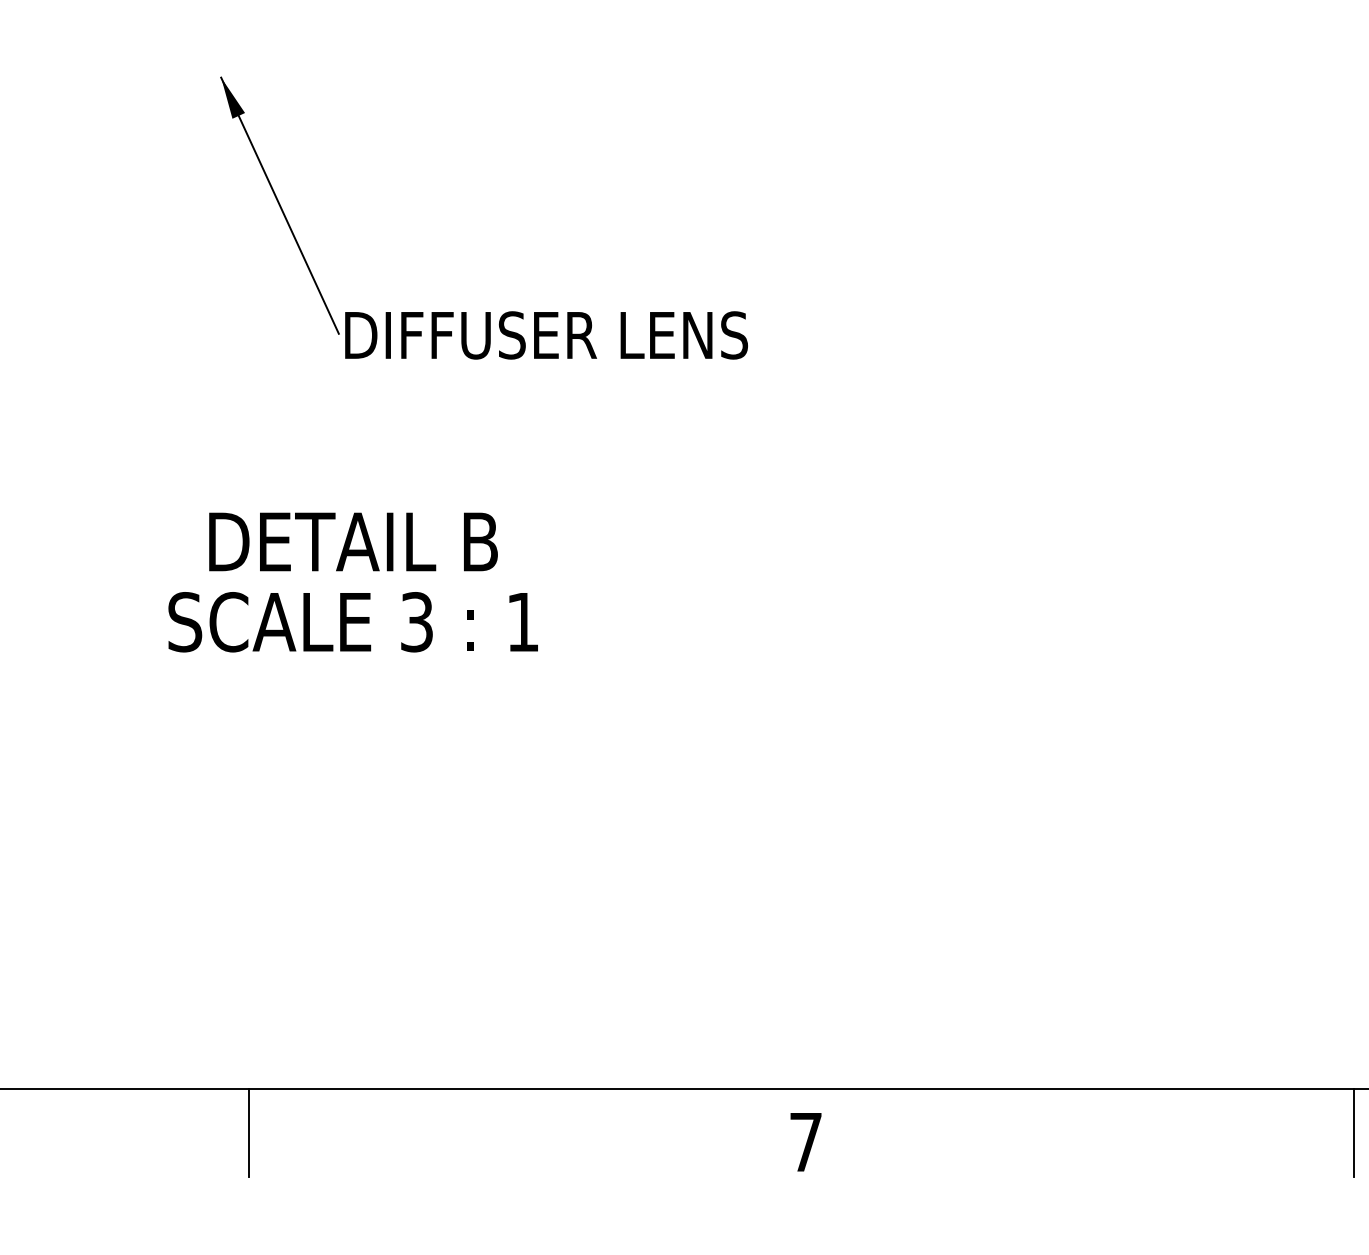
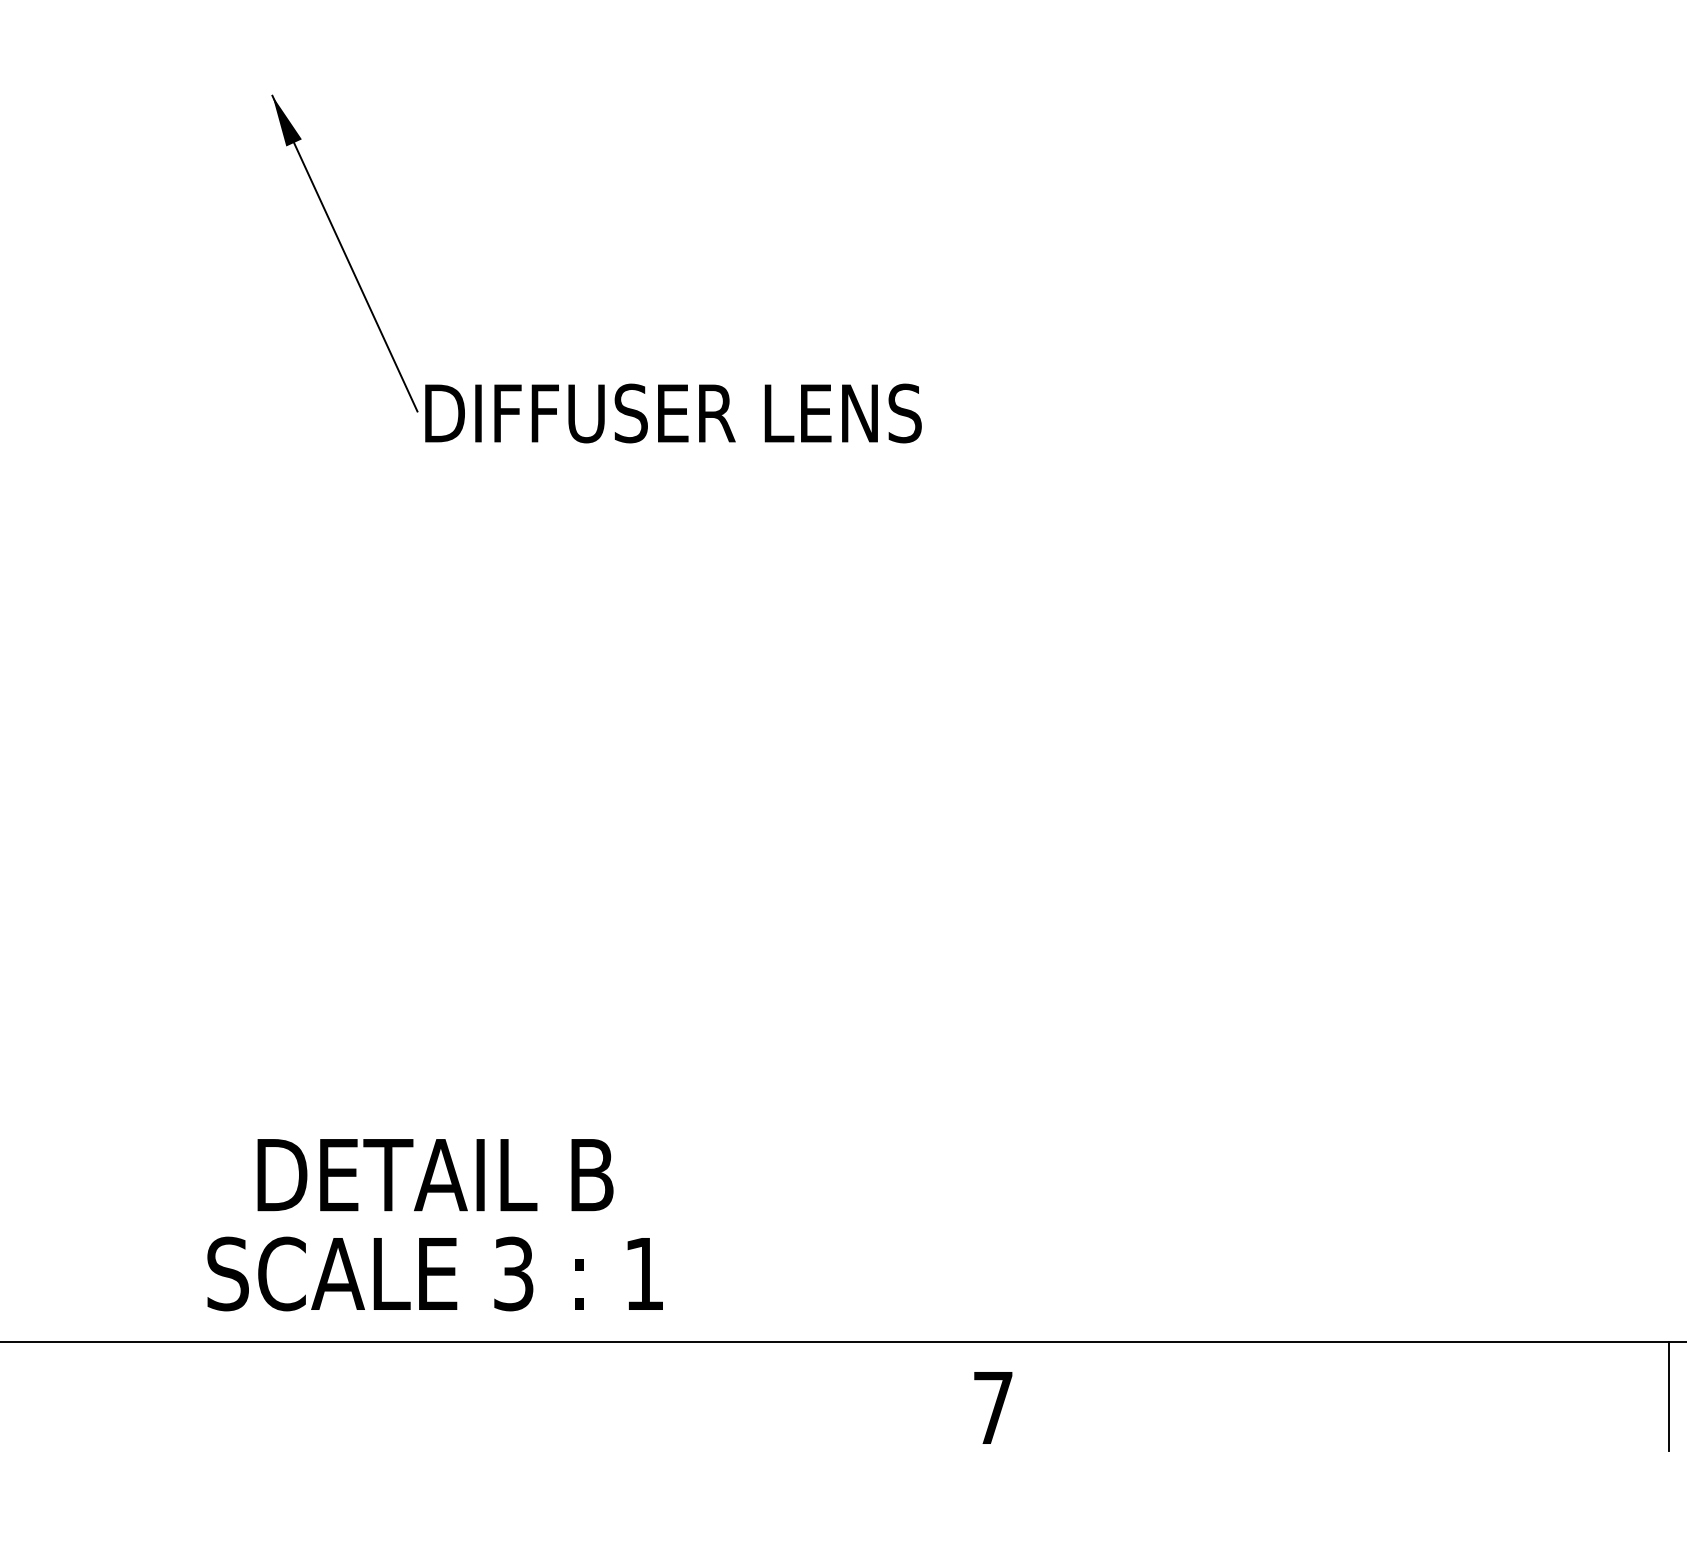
text: (352, 582) -> (434, 1225), moved
line: (248, 1132) -> (306, 1396), removed

